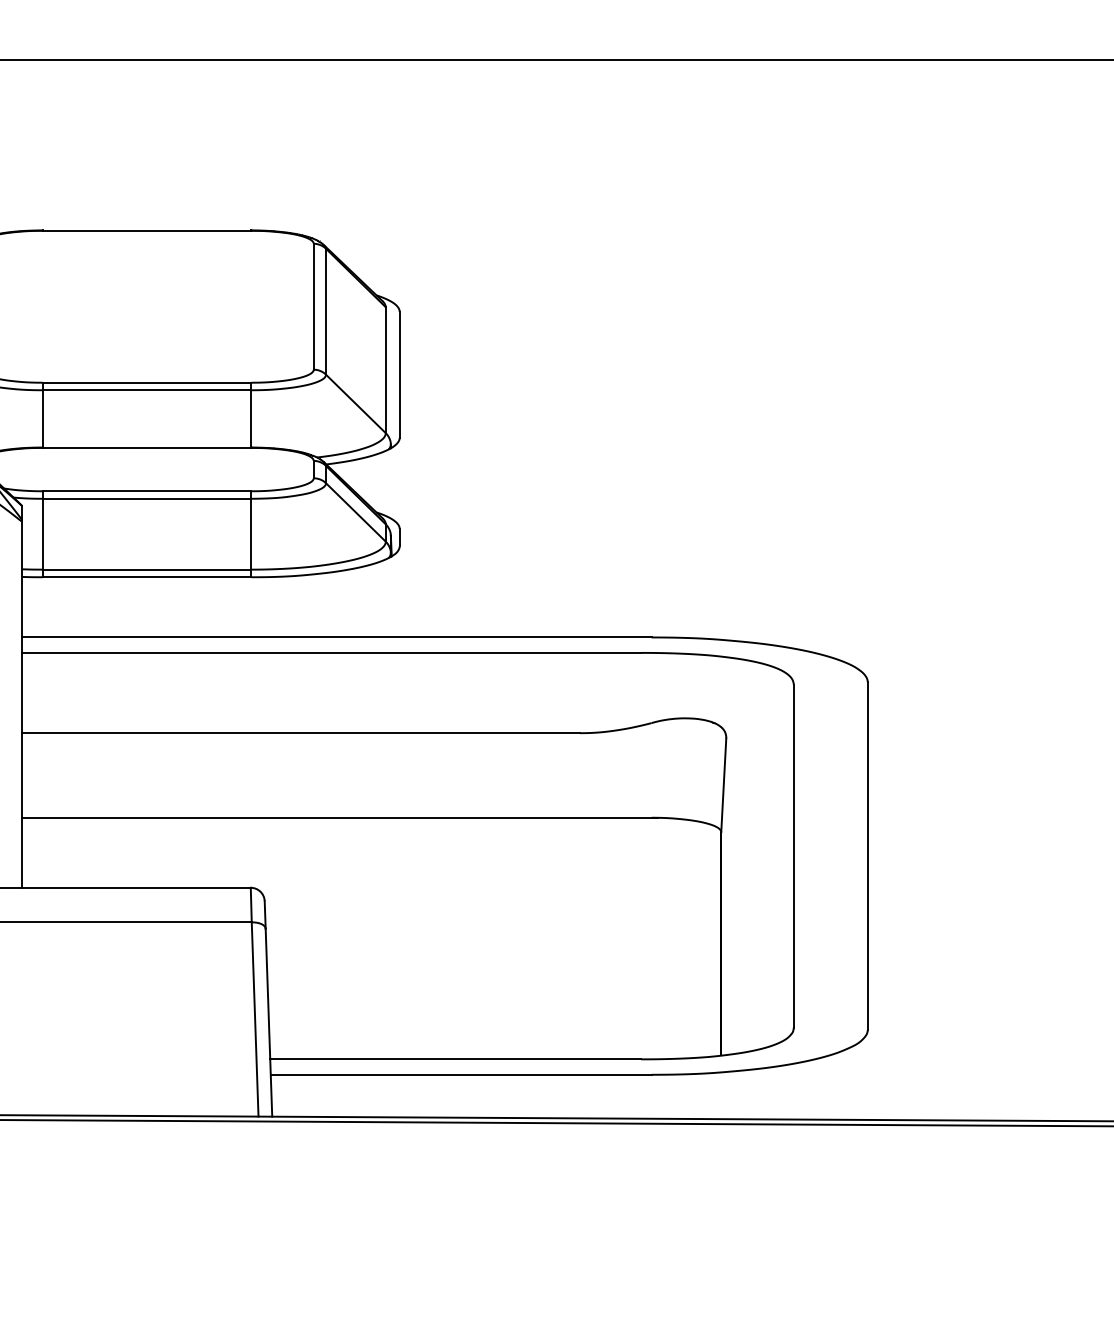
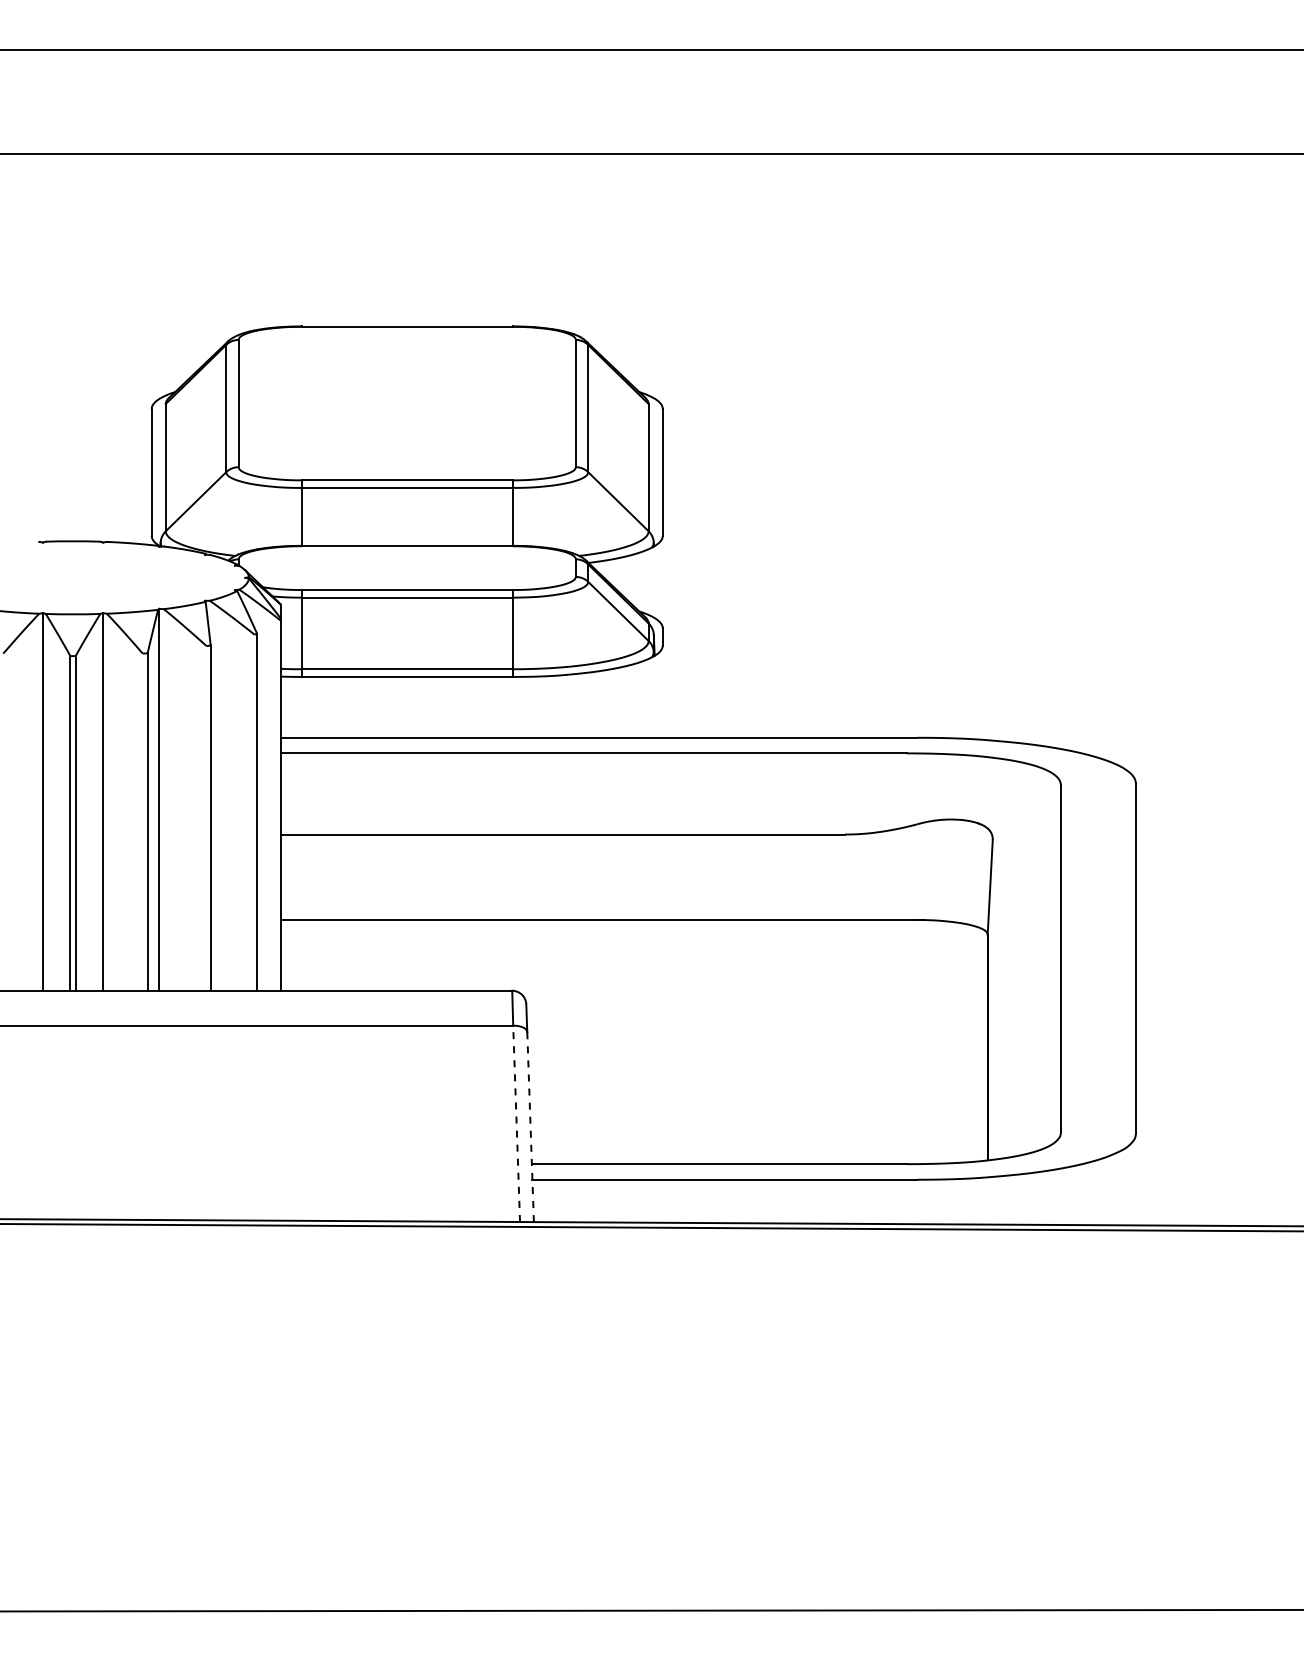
line: (255, 1019) -> (516, 1123), solid -> dashed
line: (268, 1023) -> (530, 1127), solid -> dashed

